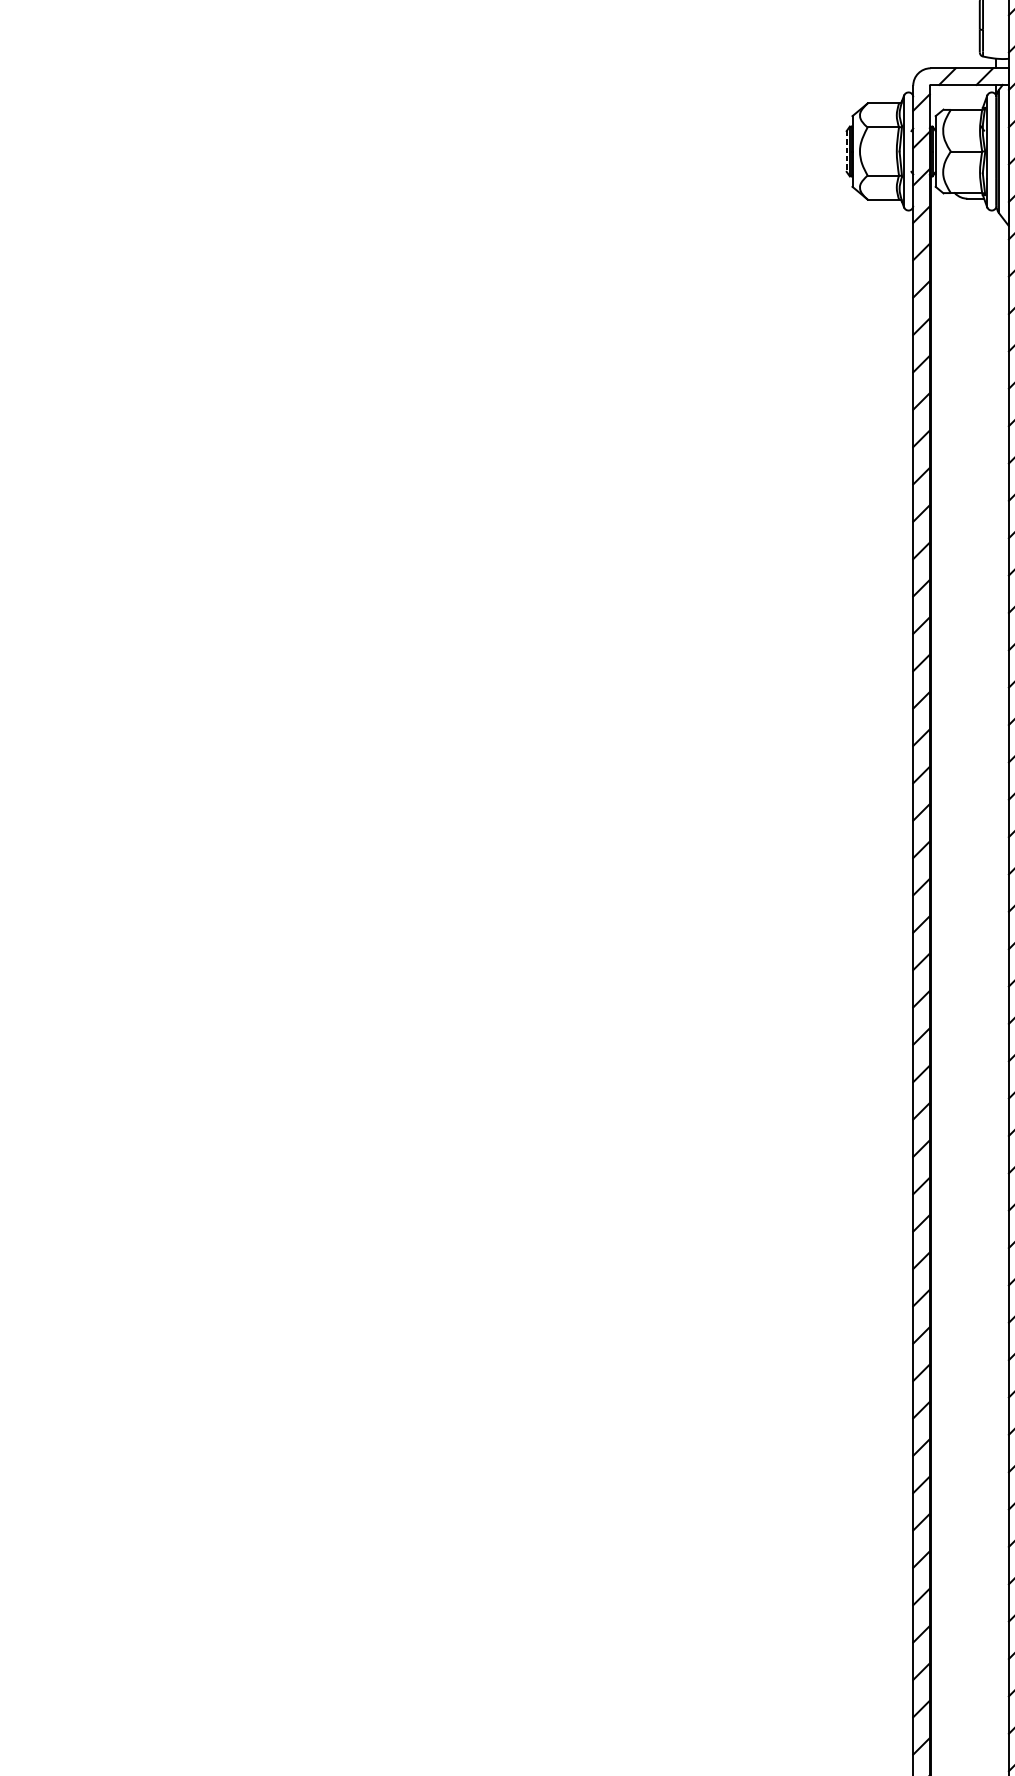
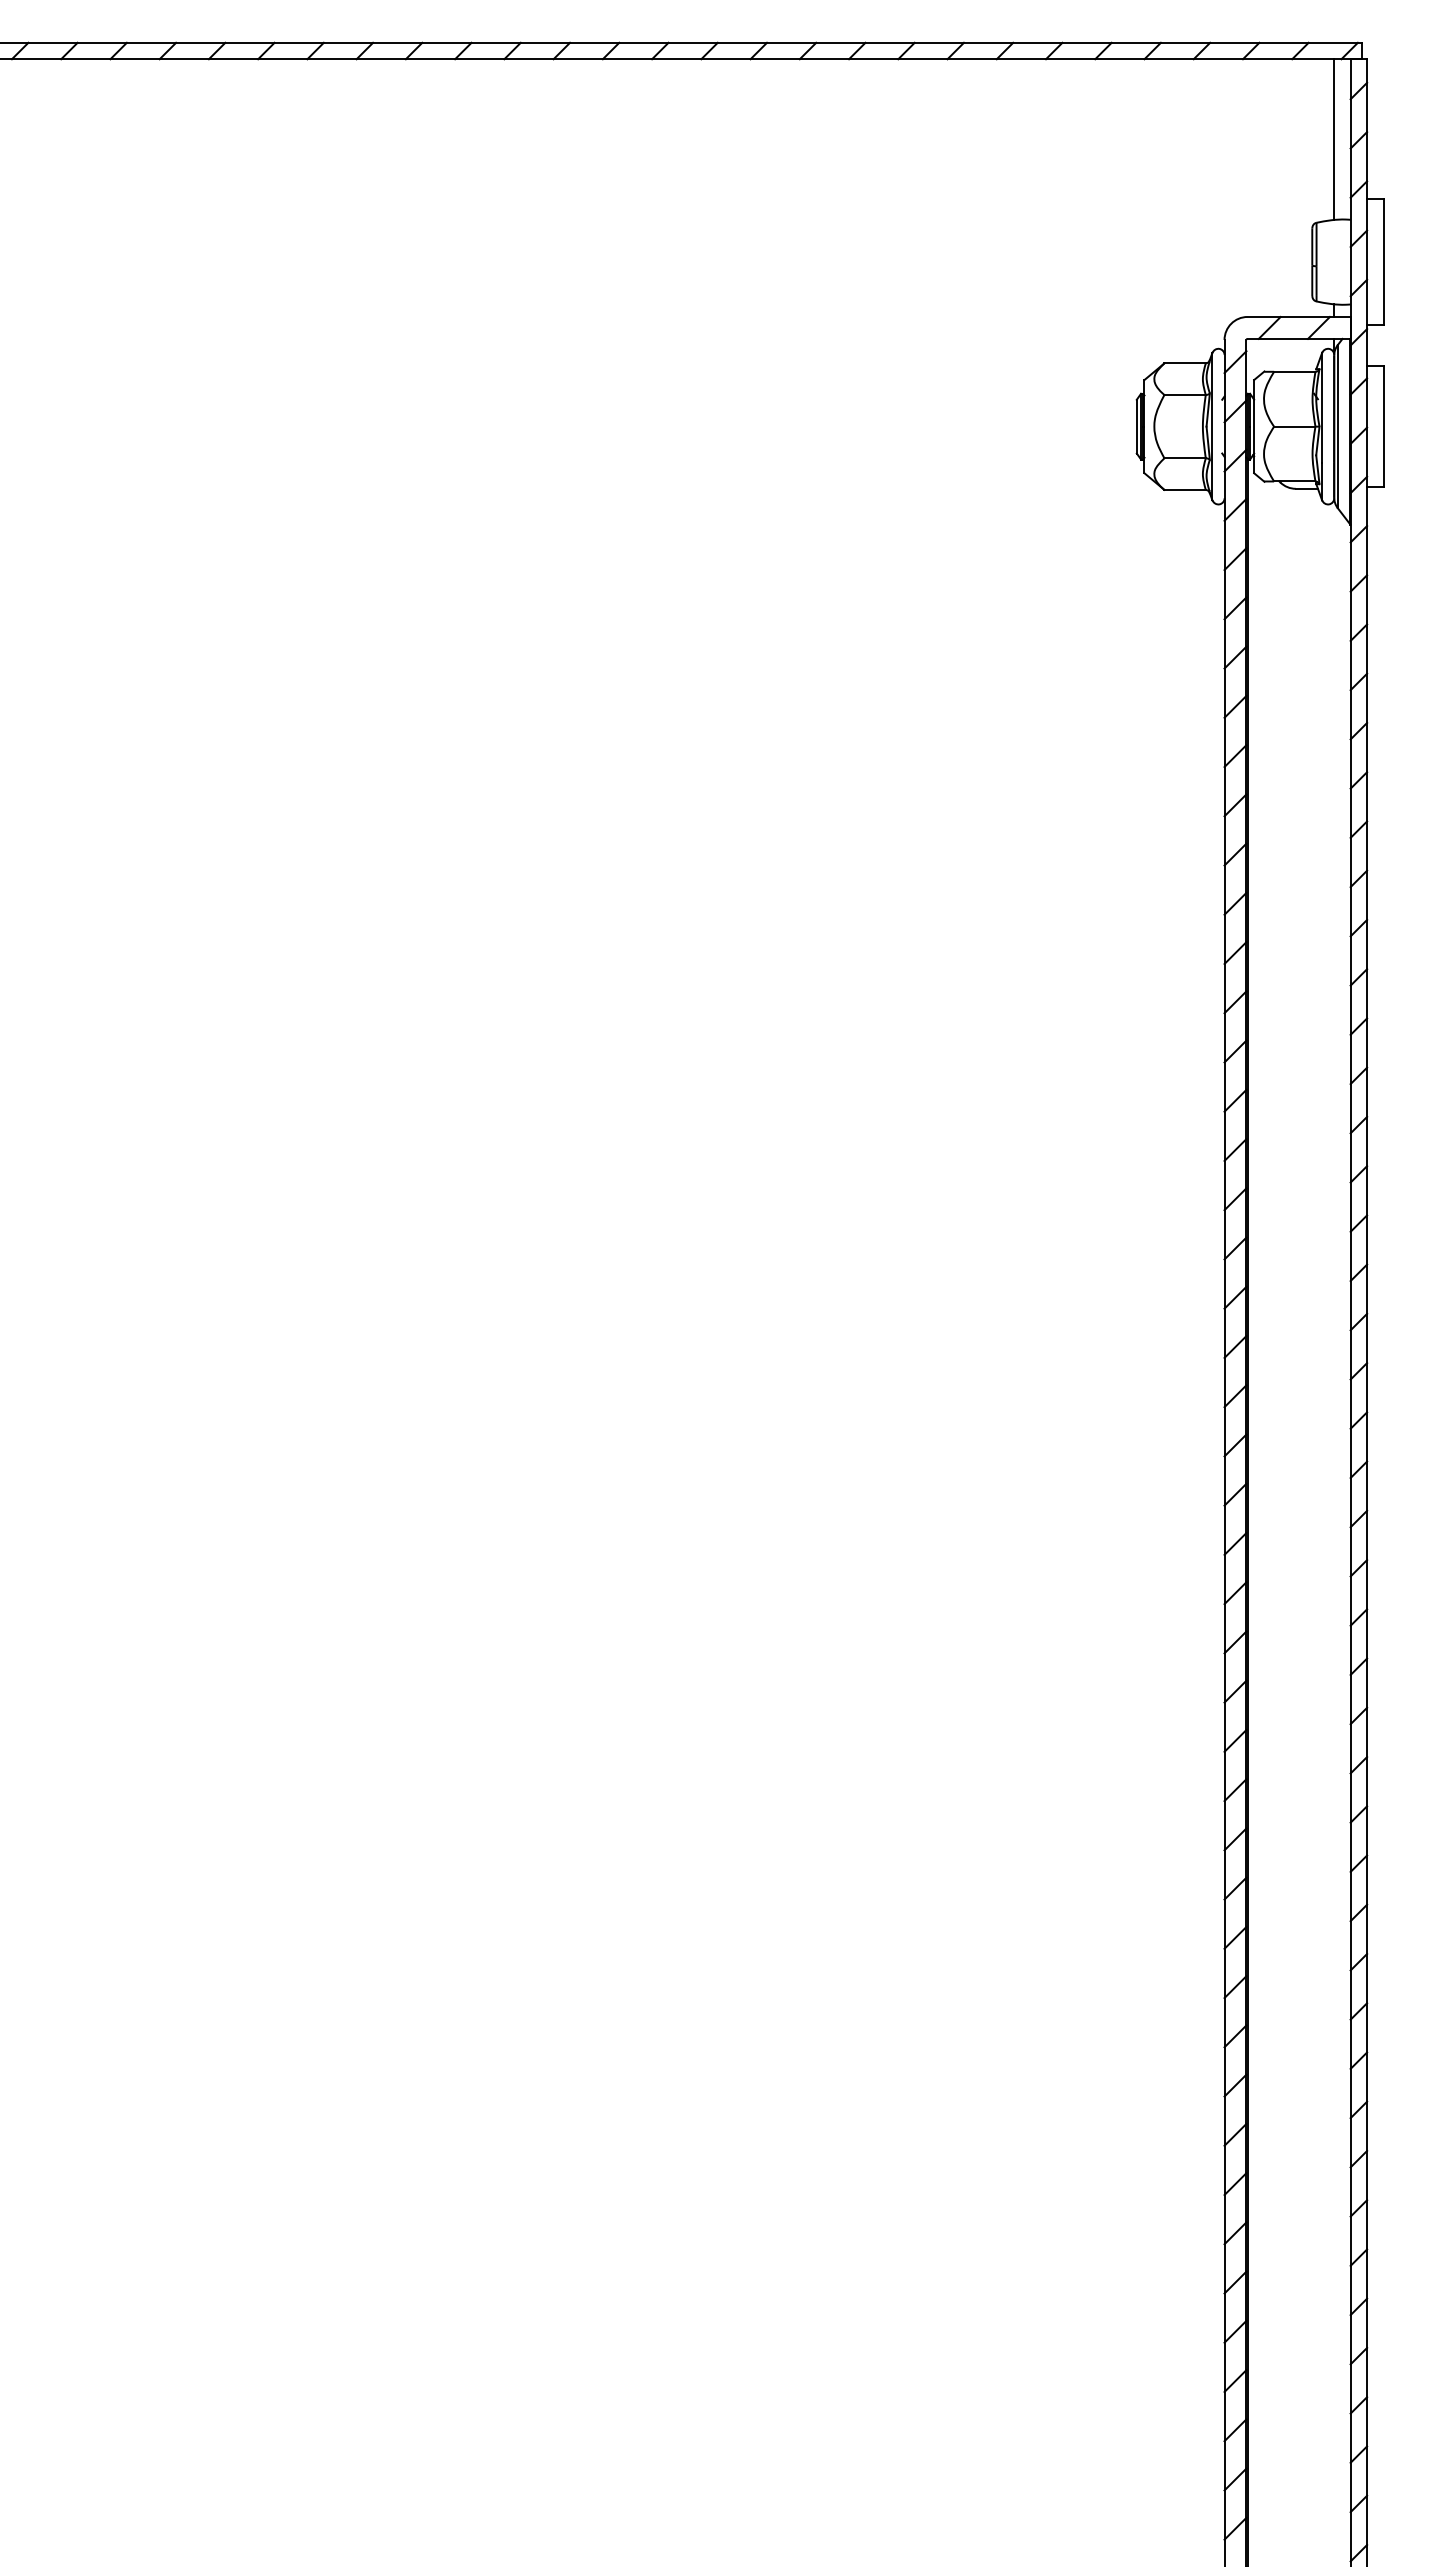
line: (846, 151) -> (1136, 426), dashed -> solid

